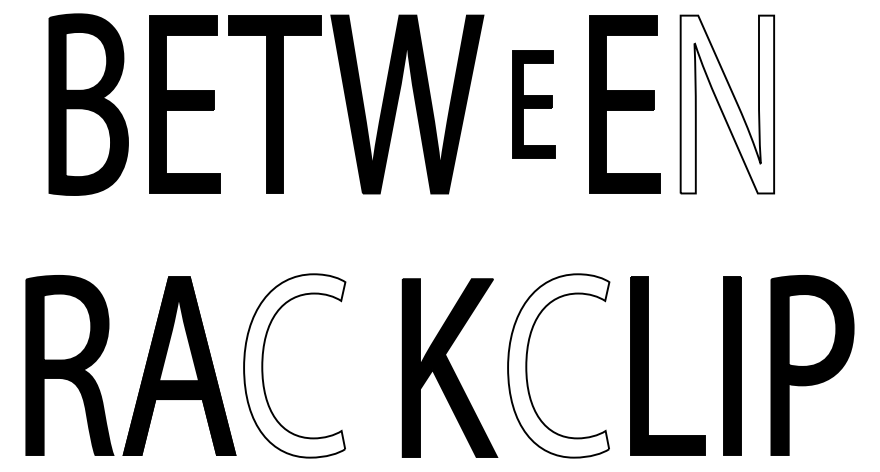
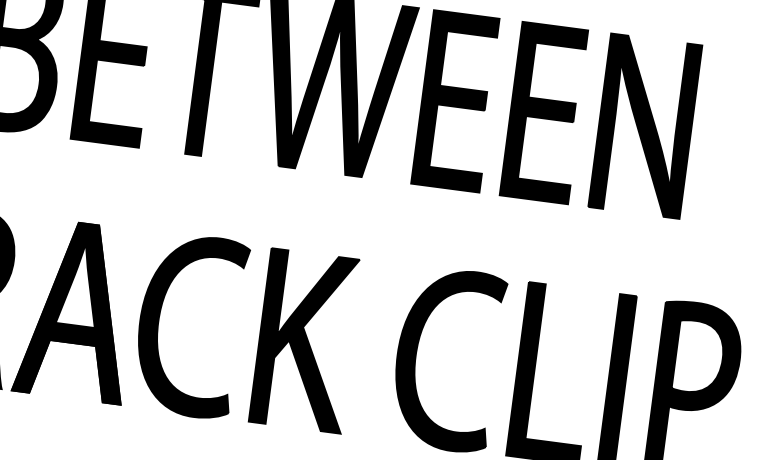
part: (533, 104) -> (456, 101), size x1.67
fill: (727, 104) -> (645, 126), added
fill: (294, 365) -> (189, 325), added
fill: (558, 365) -> (447, 358), added
part: (449, 367) -> (305, 340), moved

